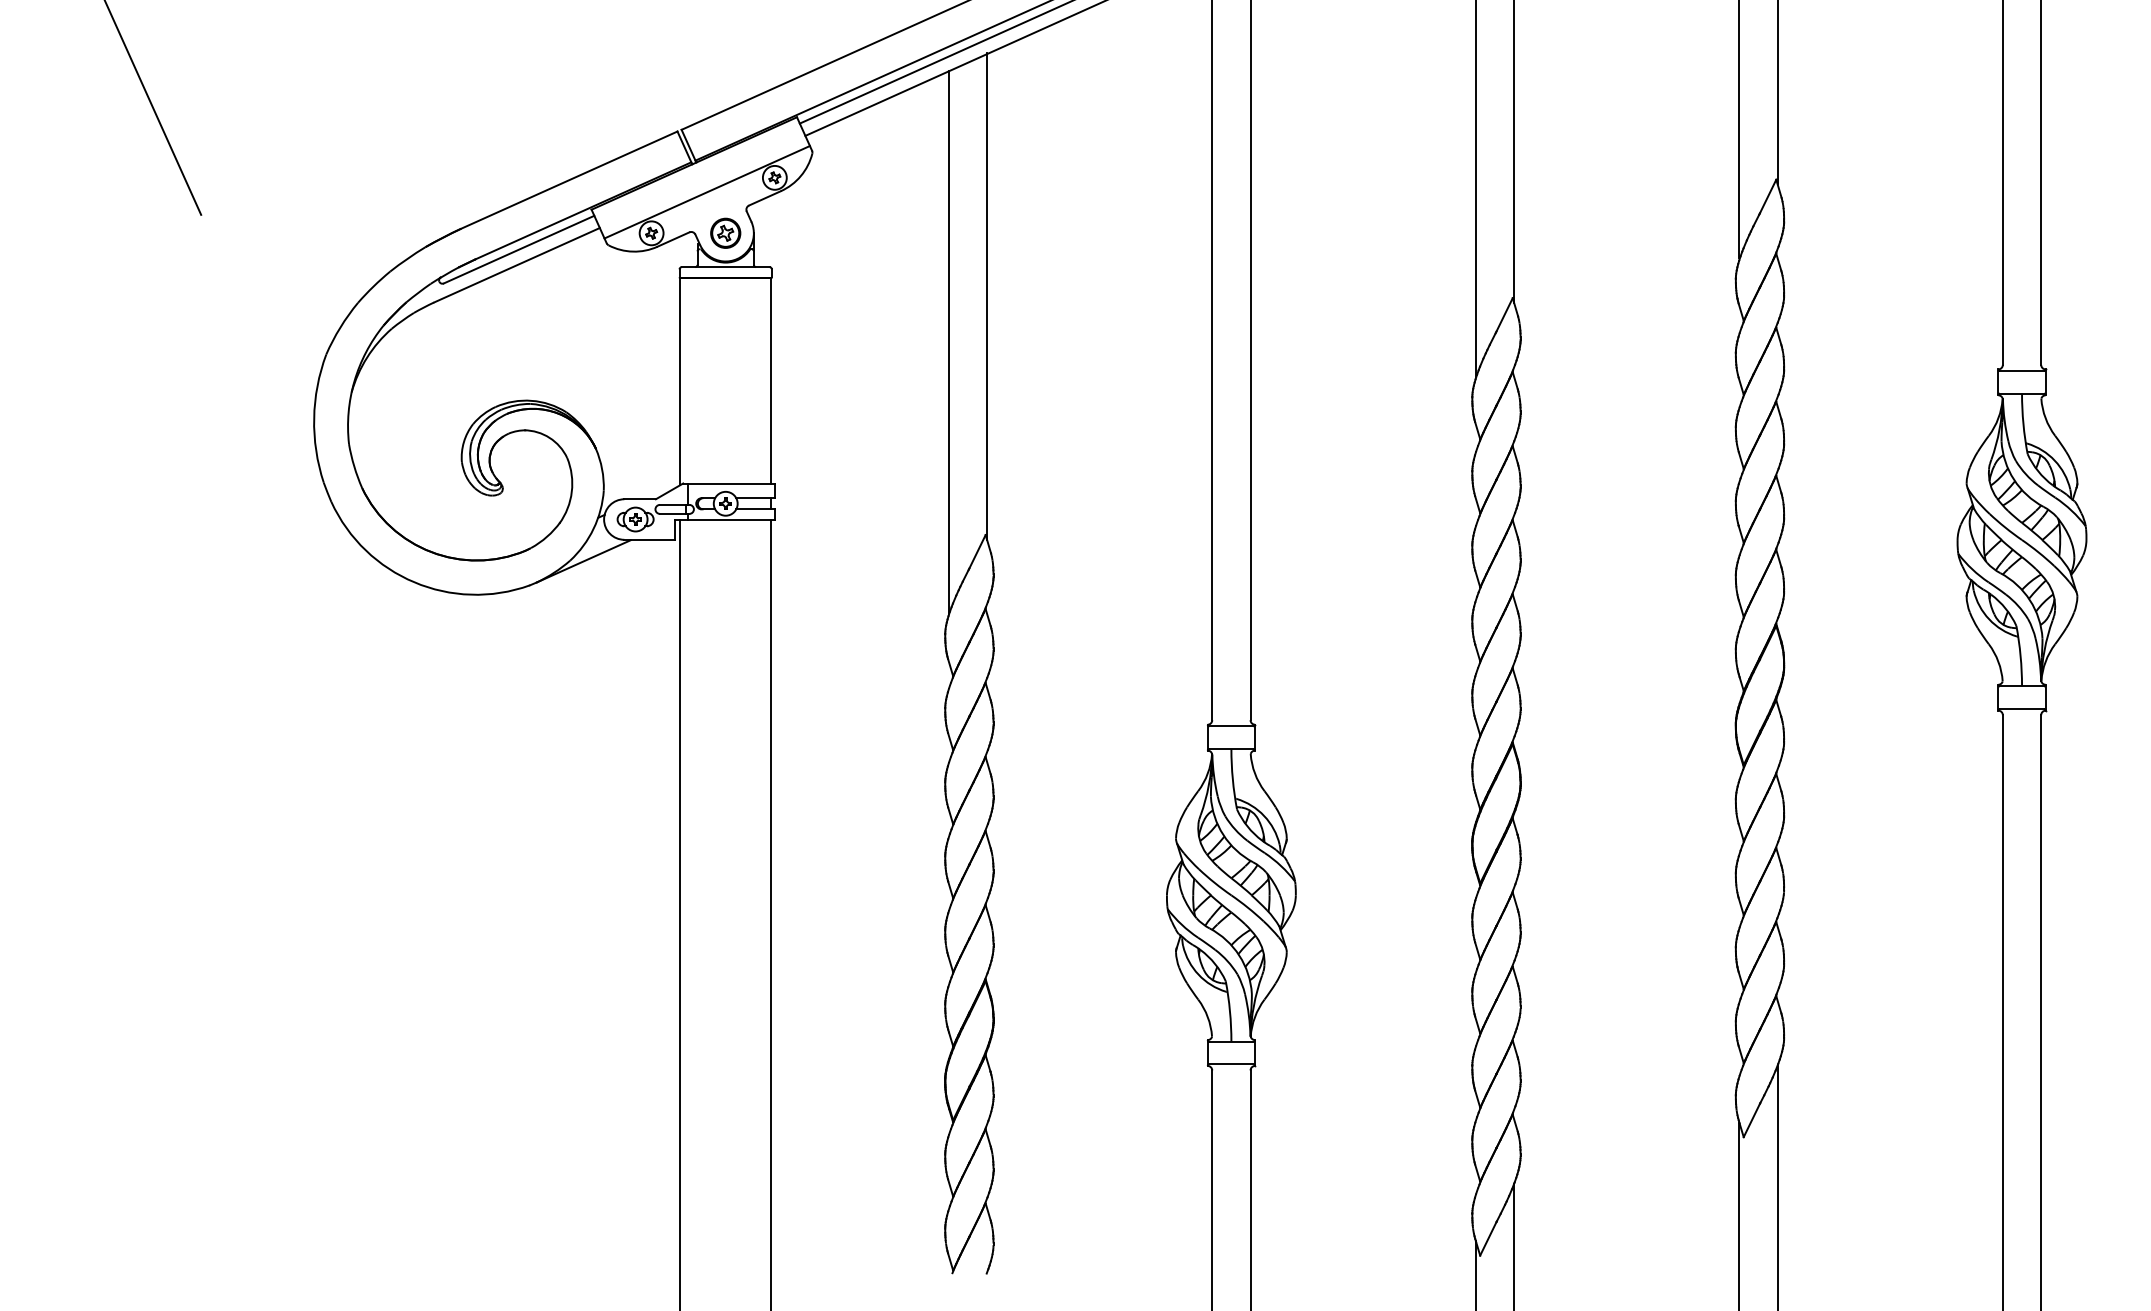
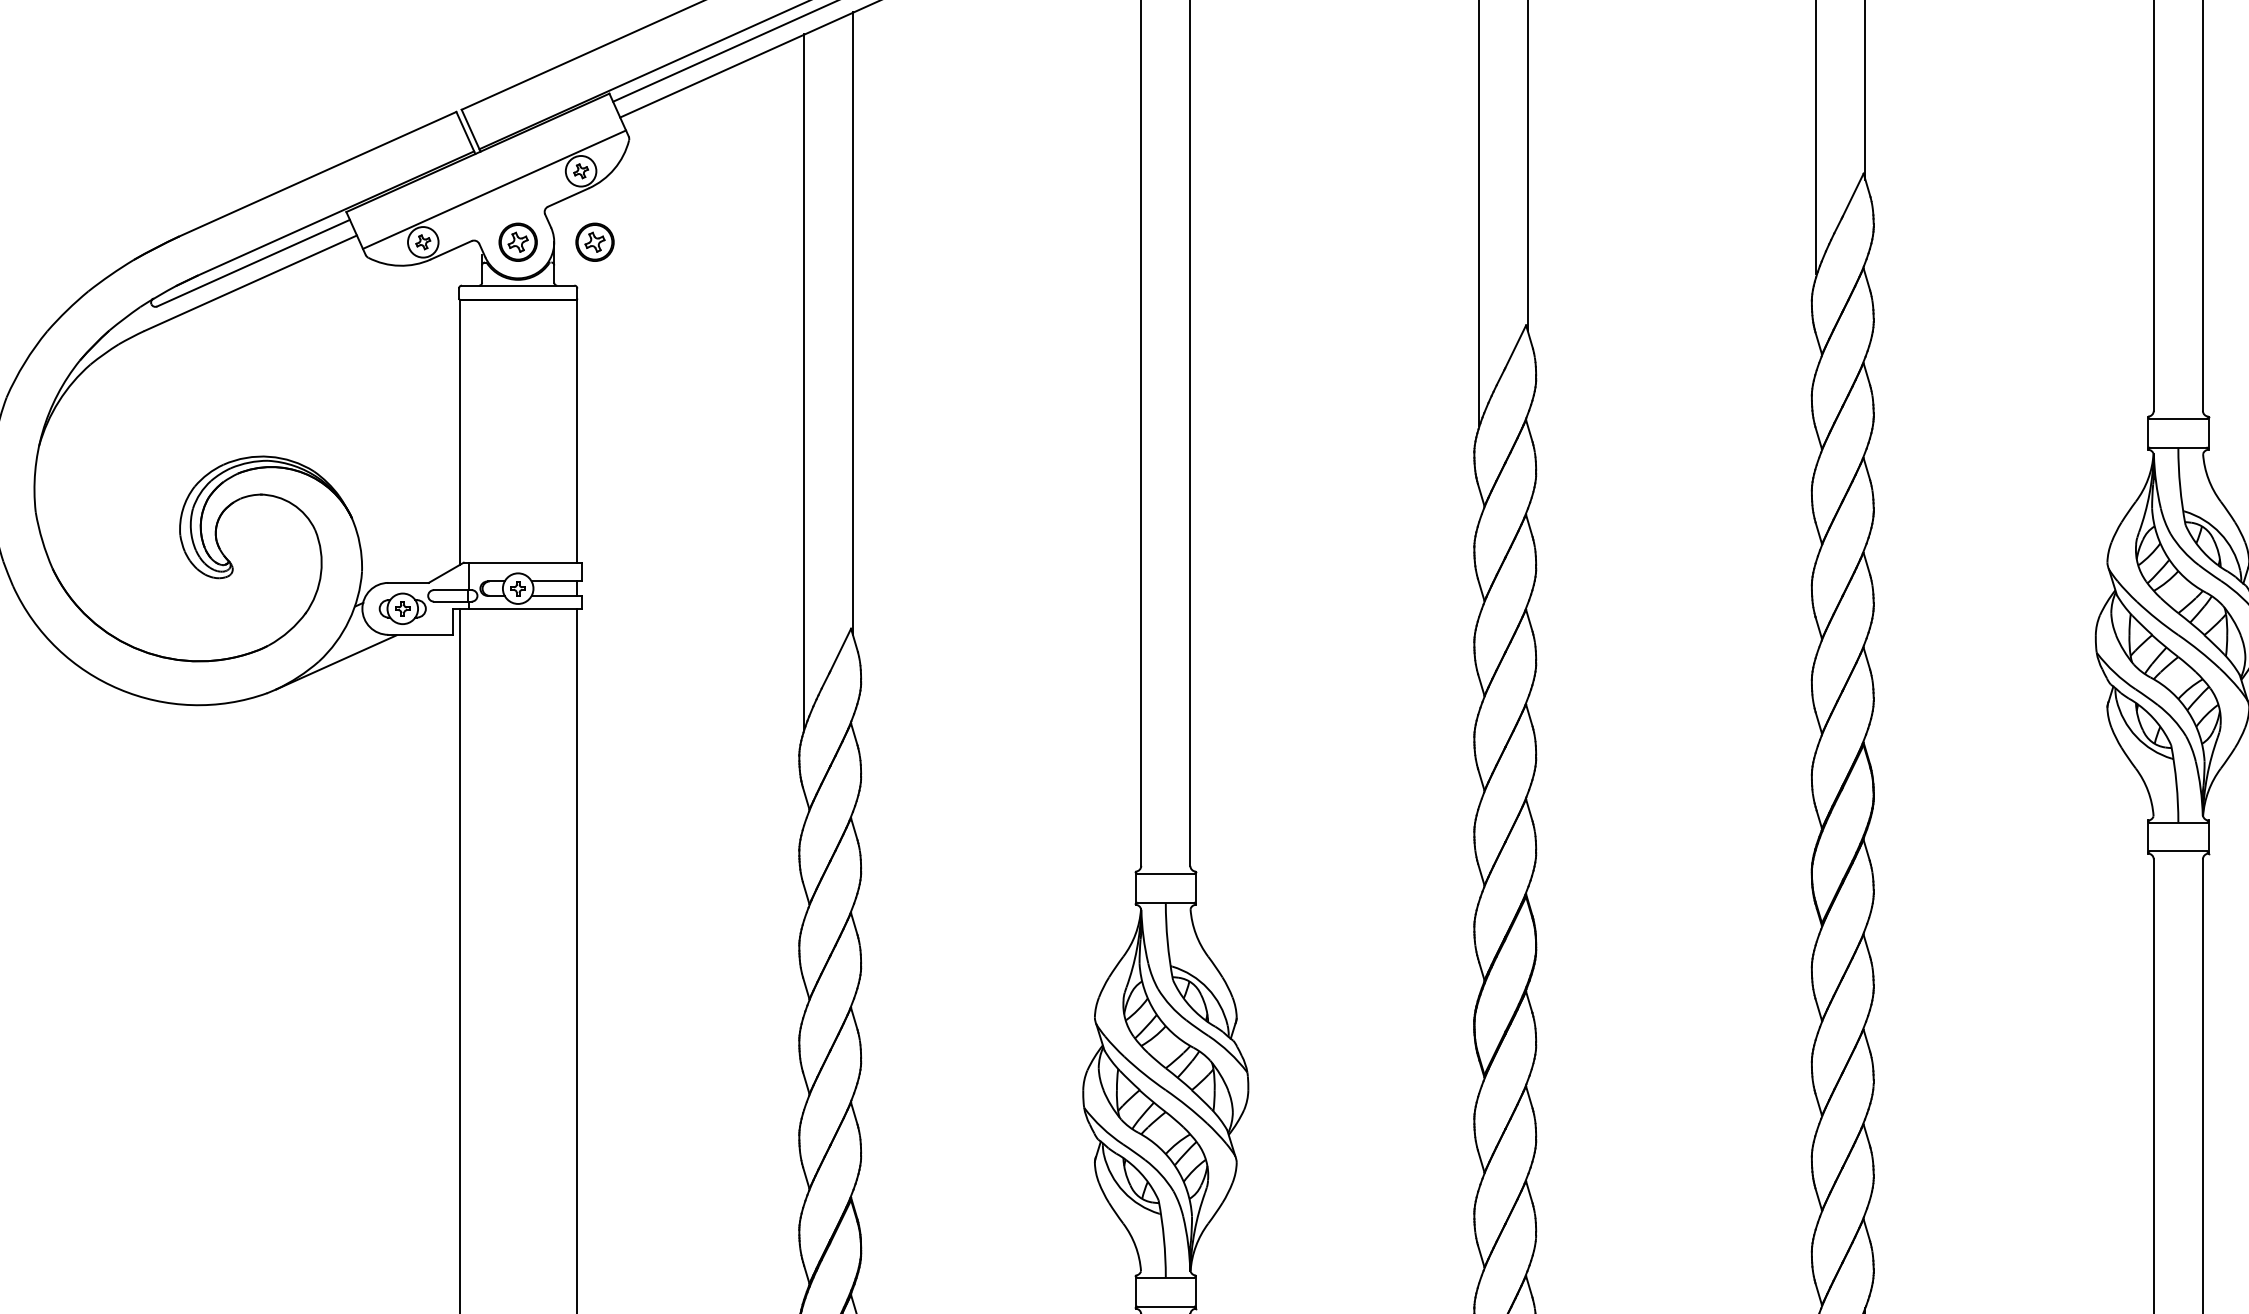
part: (785, 232) -> (594, 241), added

